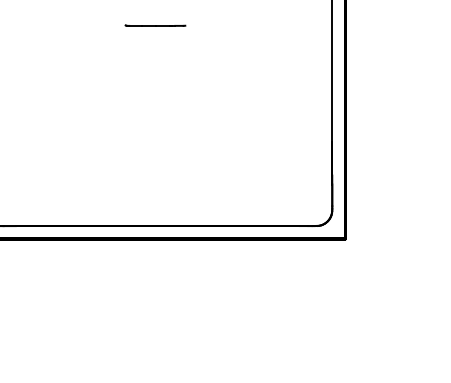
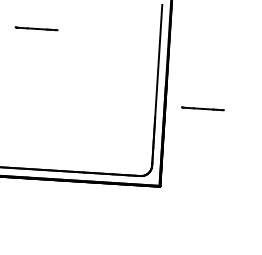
line: (399, 124) -> (202, 108), added

